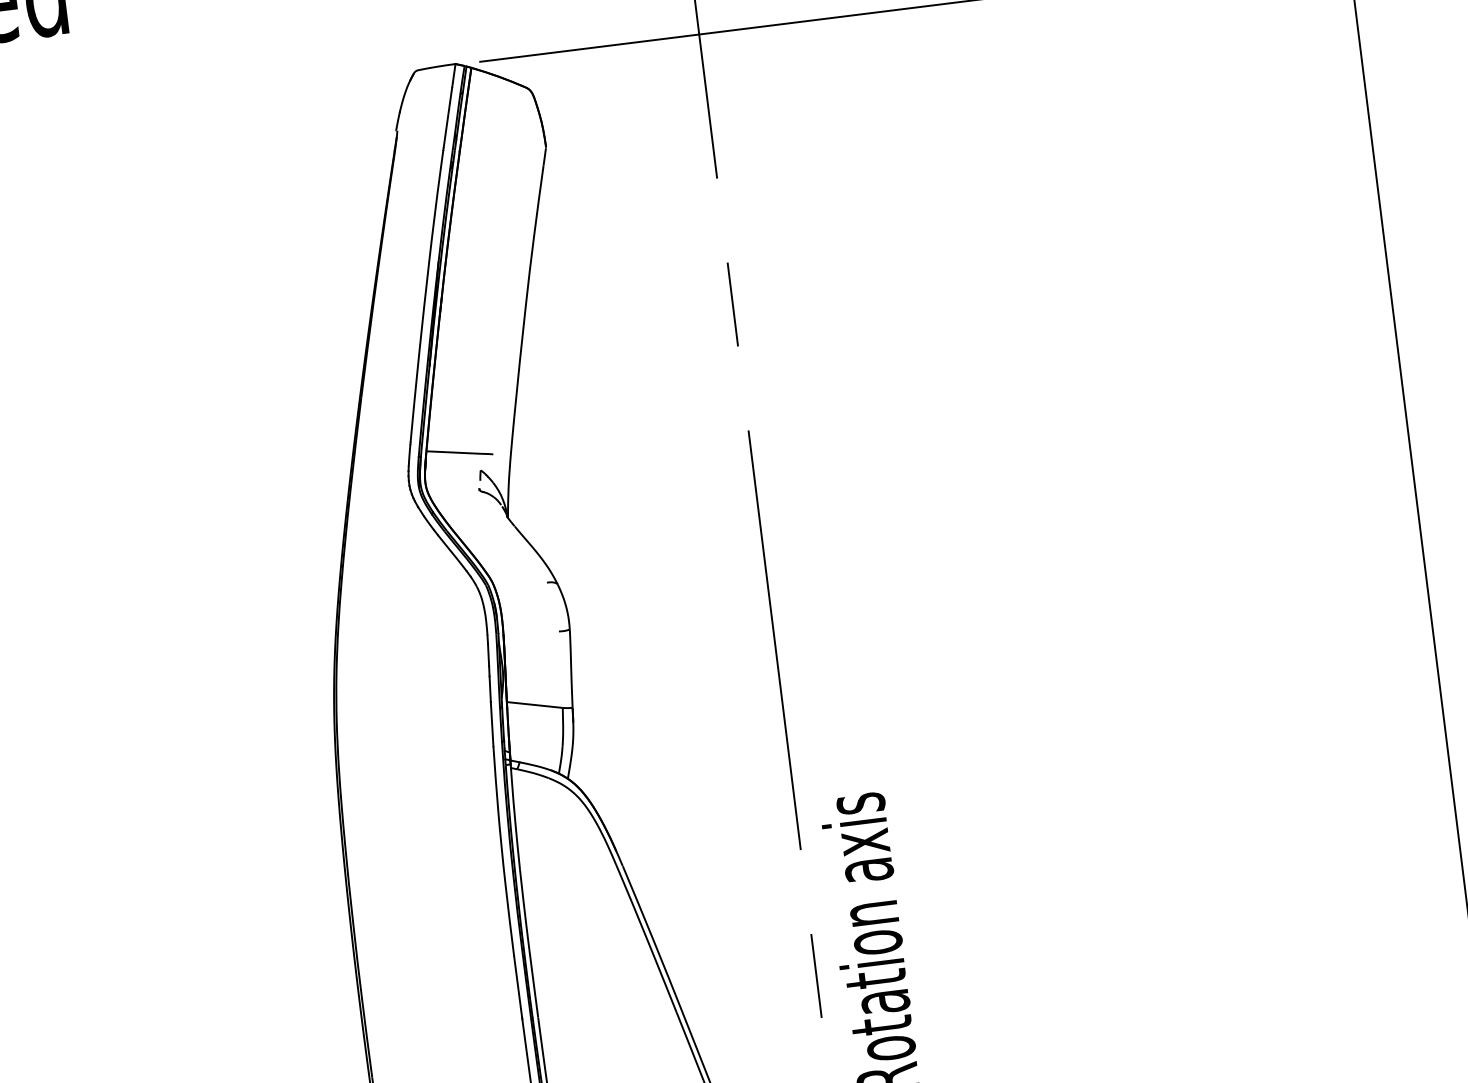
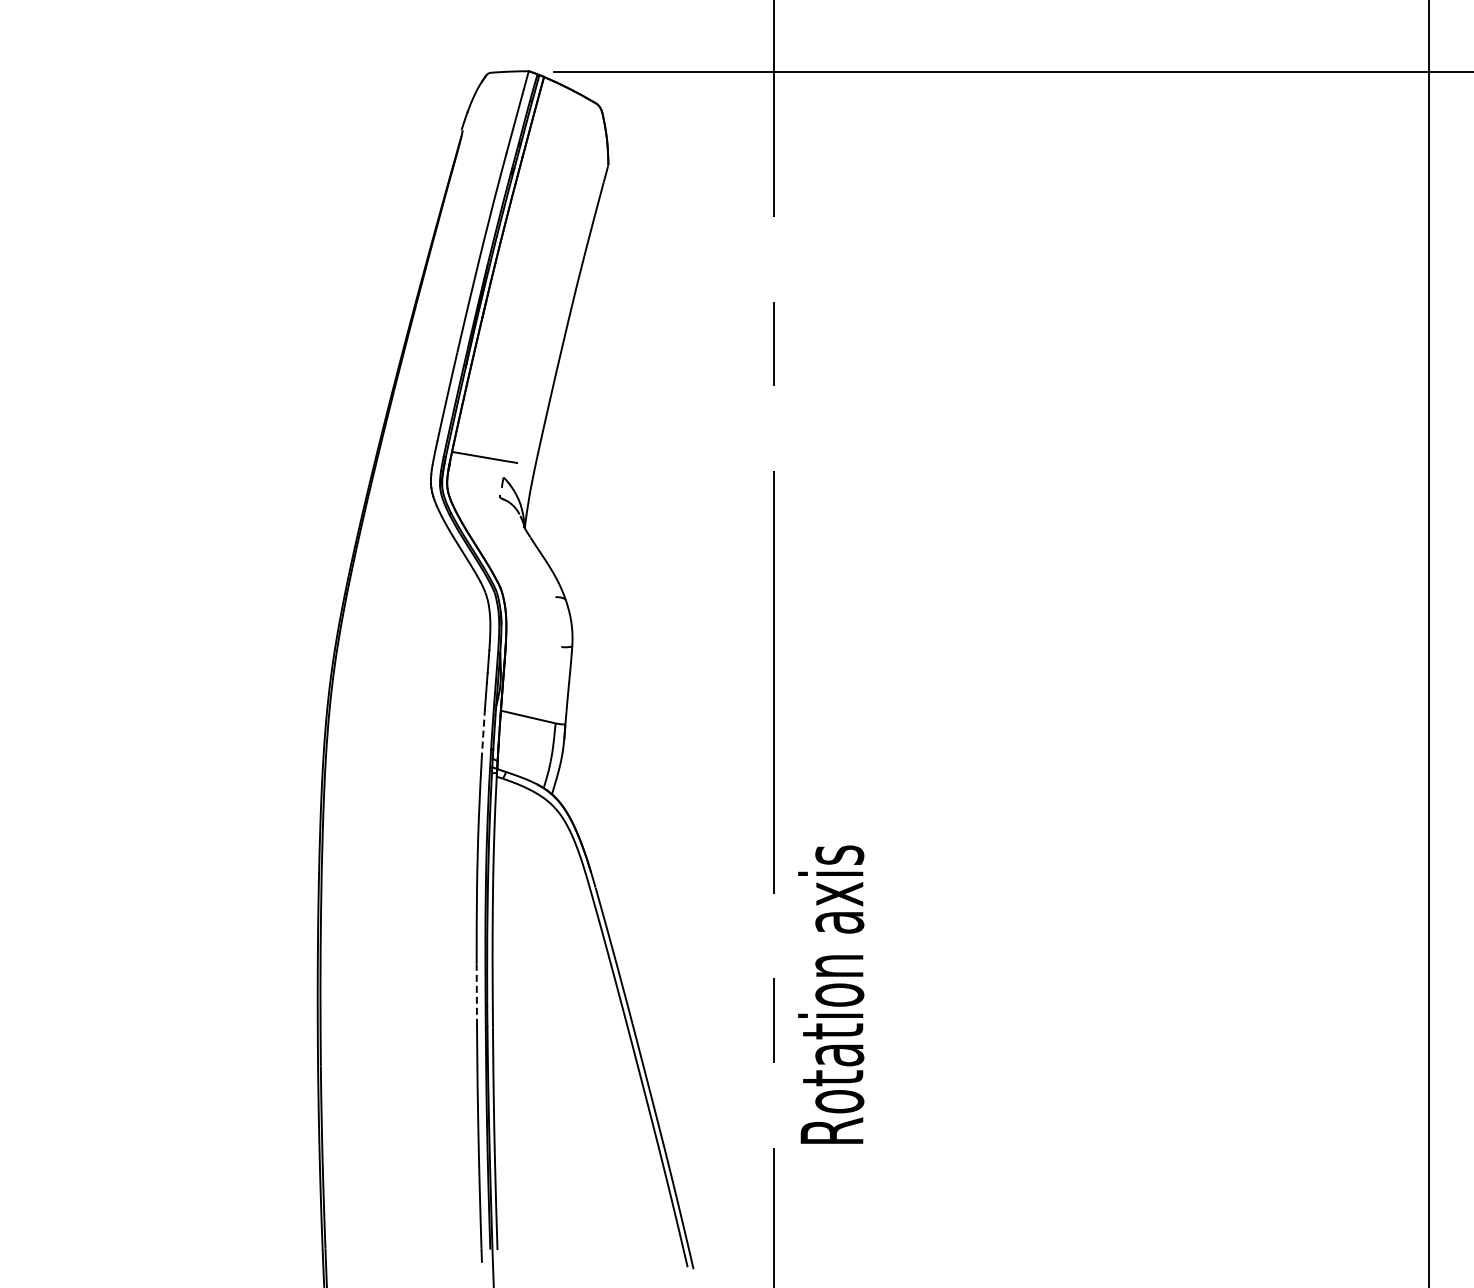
line: (492, 724) -> (483, 731), solid -> dashed
line: (517, 987) -> (476, 995), solid -> dashed

